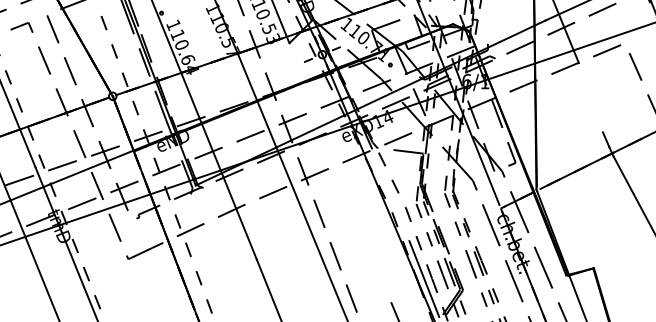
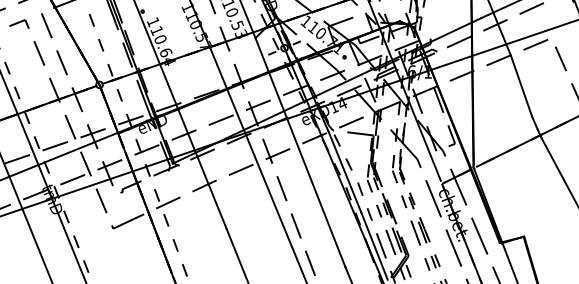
line: (590, 97) -> (521, 85), added
line: (340, 173) -> (300, 153), added
line: (390, 194) -> (344, 171), added

